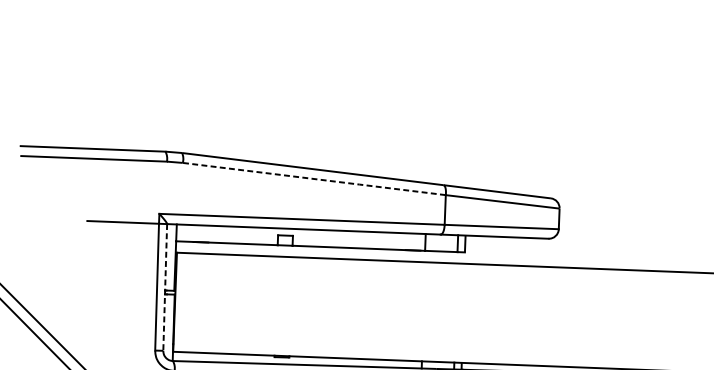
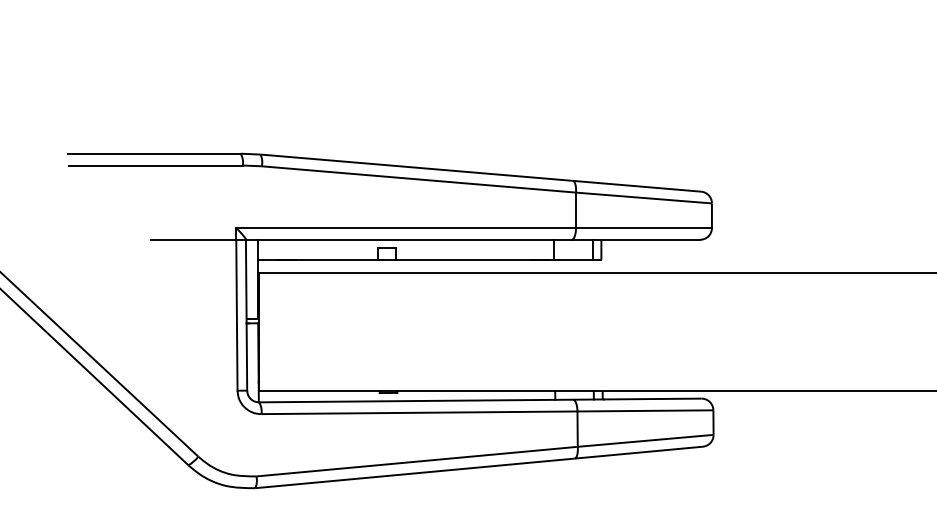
line: (313, 179) -> (418, 179), dashed -> solid
line: (165, 287) -> (246, 315), dashed -> solid

